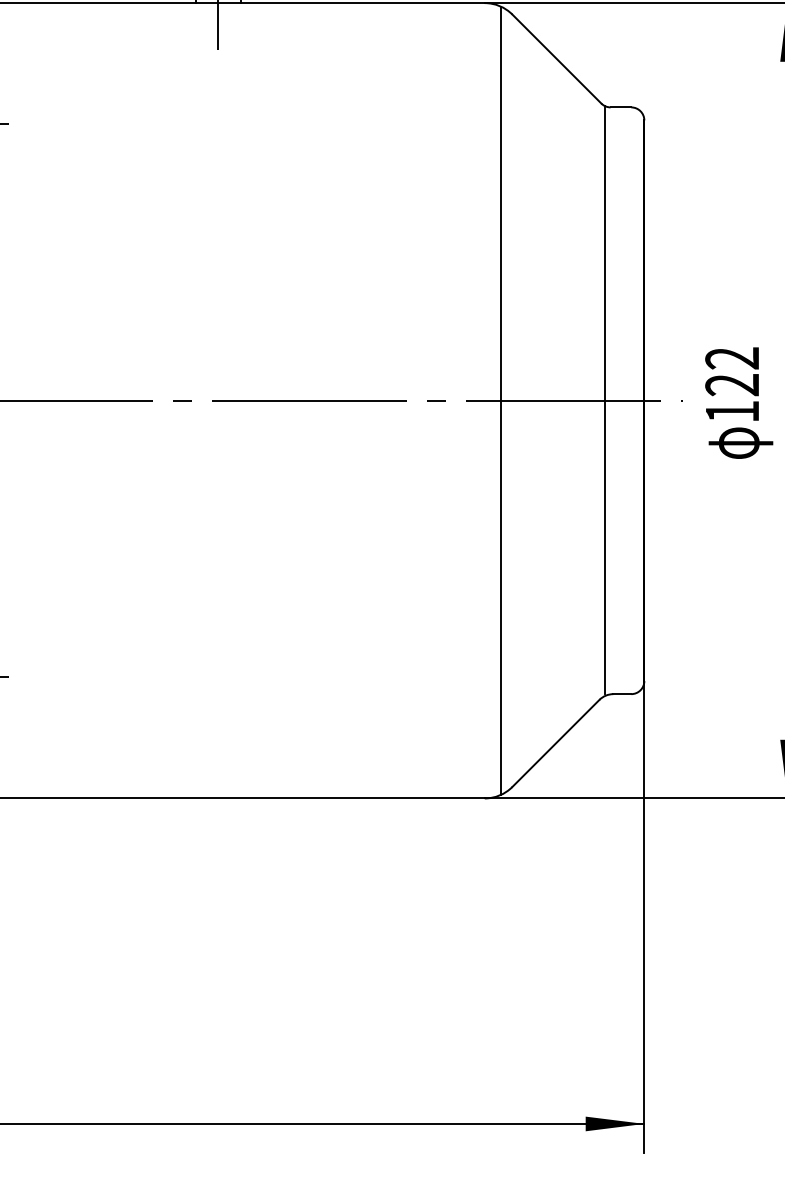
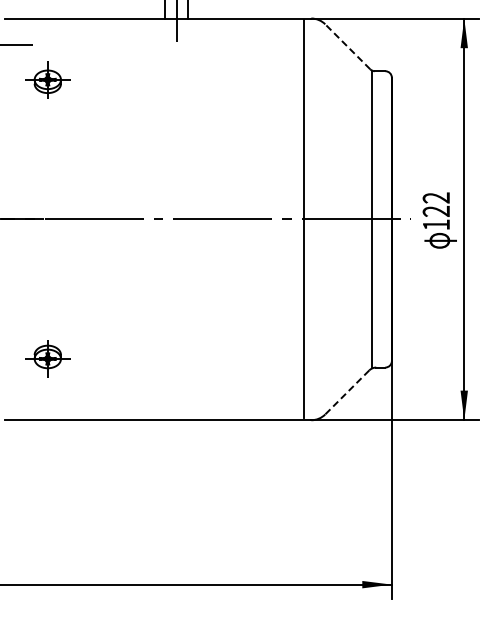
line: (556, 58) -> (347, 46), solid -> dashed
line: (500, 400) -> (304, 219), moved
line: (554, 743) -> (346, 392), solid -> dashed

